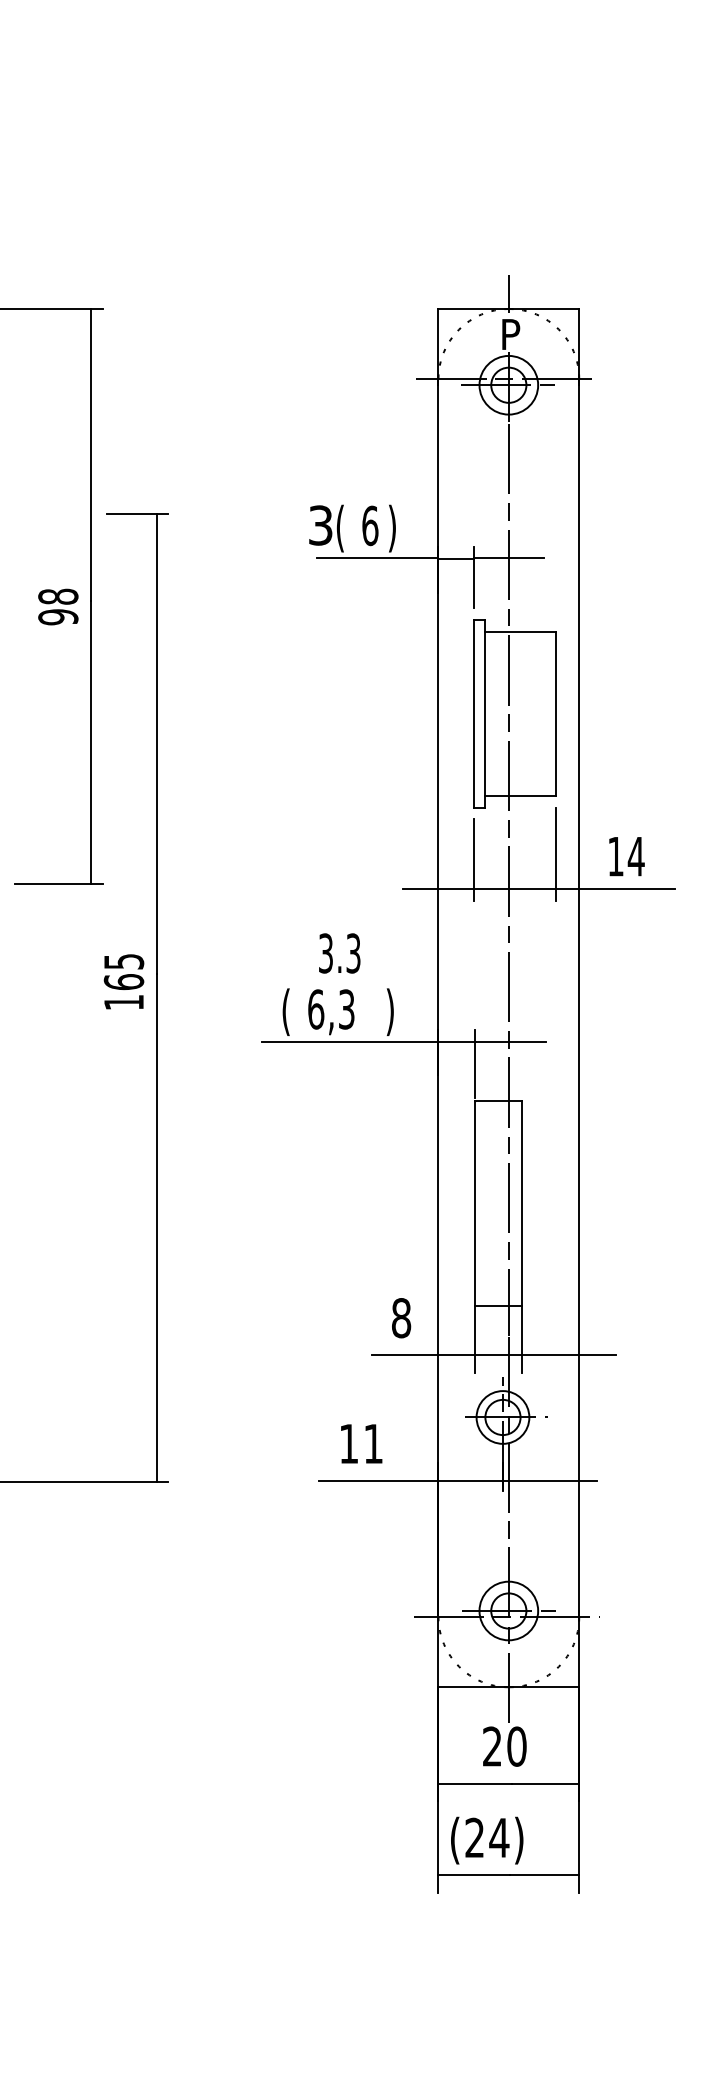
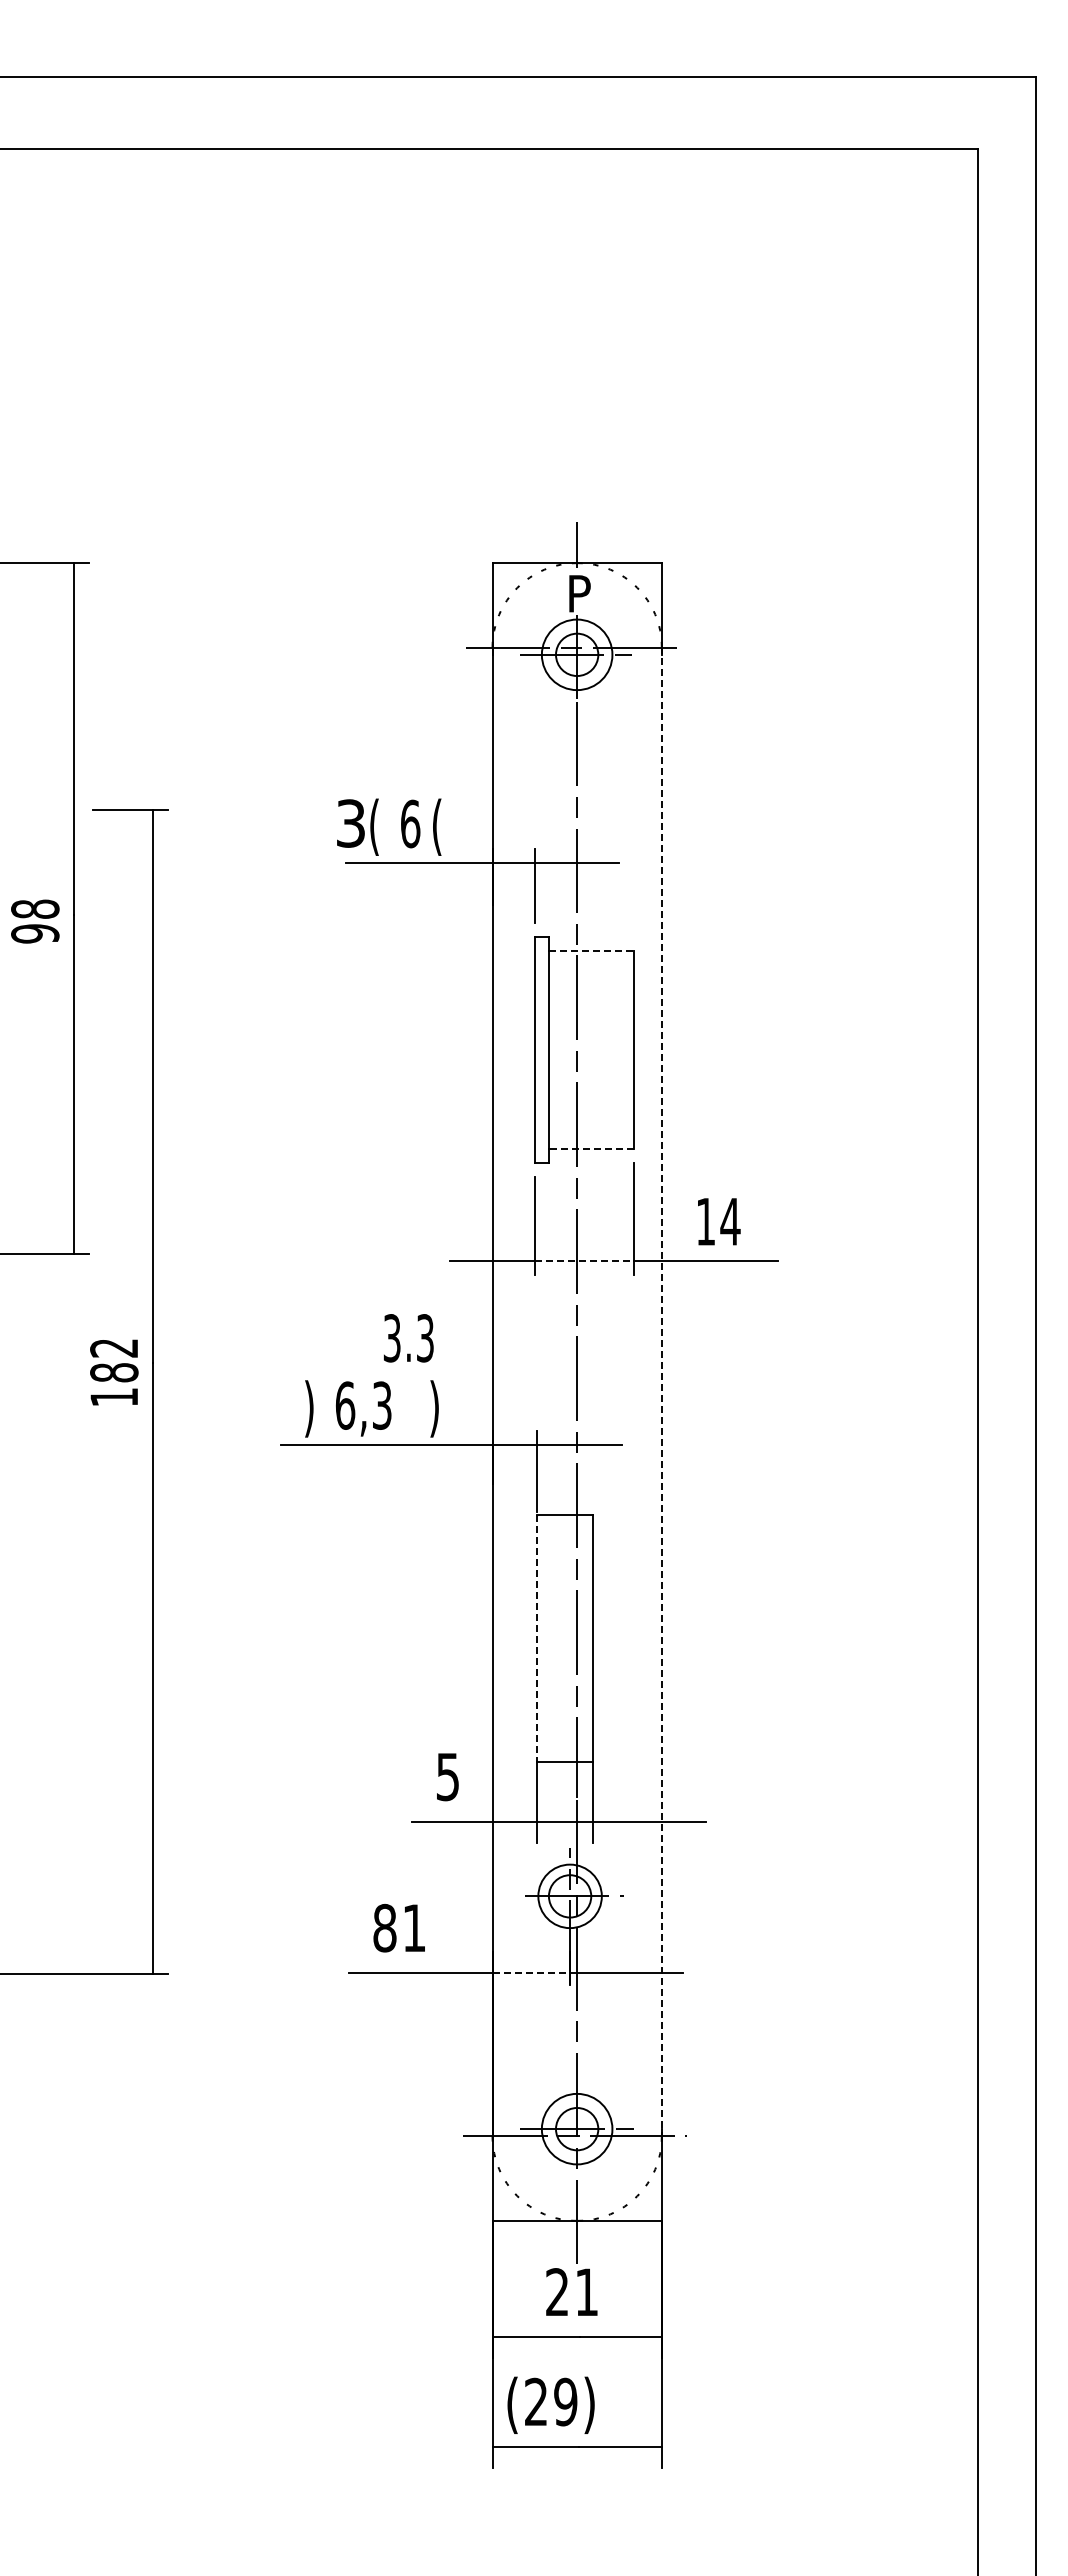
text: (391, 527) -> (436, 826), ) -> (
line: (520, 631) -> (591, 951), solid -> dashed
line: (519, 795) -> (590, 1148), solid -> dashed
line: (514, 889) -> (584, 1261), solid -> dashed
text: (339, 953) -> (408, 1338), moved
text: (124, 971) -> (114, 1360), 165 -> 182
line: (578, 998) -> (661, 1392), solid -> dashed
text: (286, 1011) -> (309, 1408), ( -> )
line: (475, 1203) -> (536, 1639), solid -> dashed
text: (401, 1317) -> (447, 1776), 8 -> 5
text: (348, 1443) -> (384, 1927), 11 -> 81
line: (470, 1480) -> (531, 1972), solid -> dashed
text: (516, 1746) -> (586, 2292), 20 -> 21
text: (499, 1837) -> (565, 2401), (24) -> (29)

